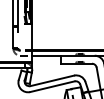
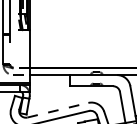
line: (52, 80) -> (58, 109), solid -> dashed

